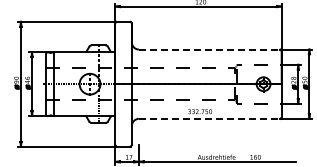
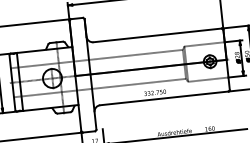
line: (209, 49) -> (157, 35), dashed -> solid
line: (209, 118) -> (164, 98), dashed -> solid

